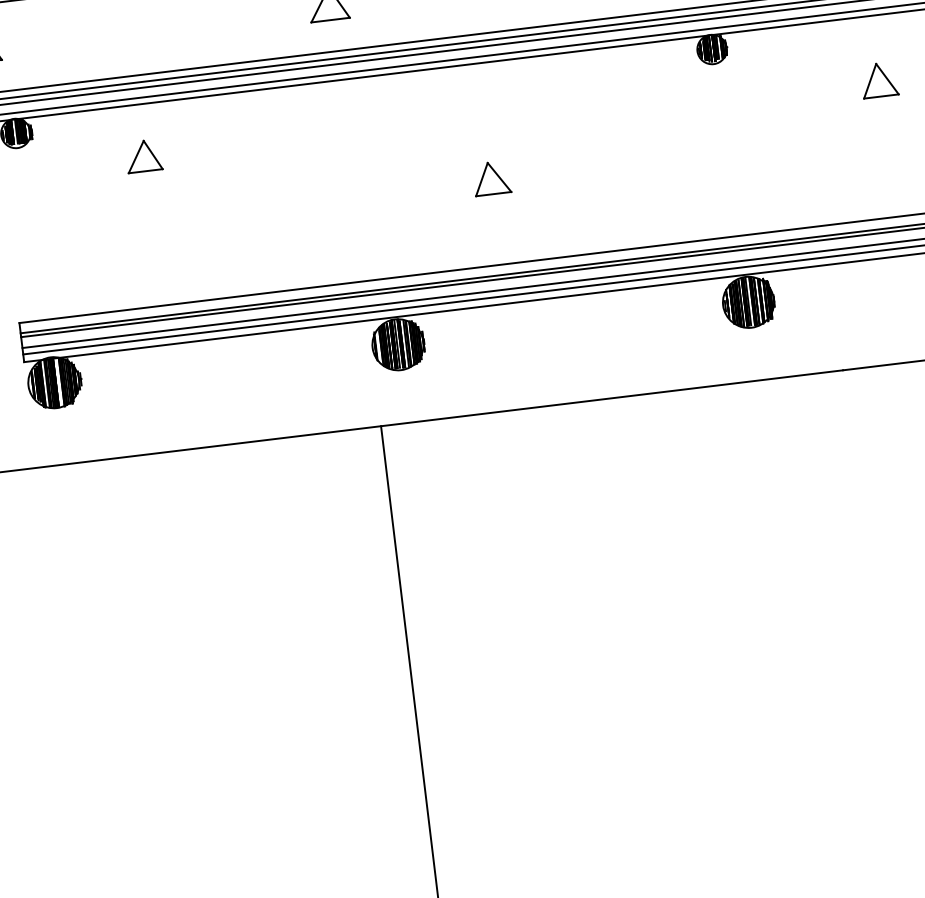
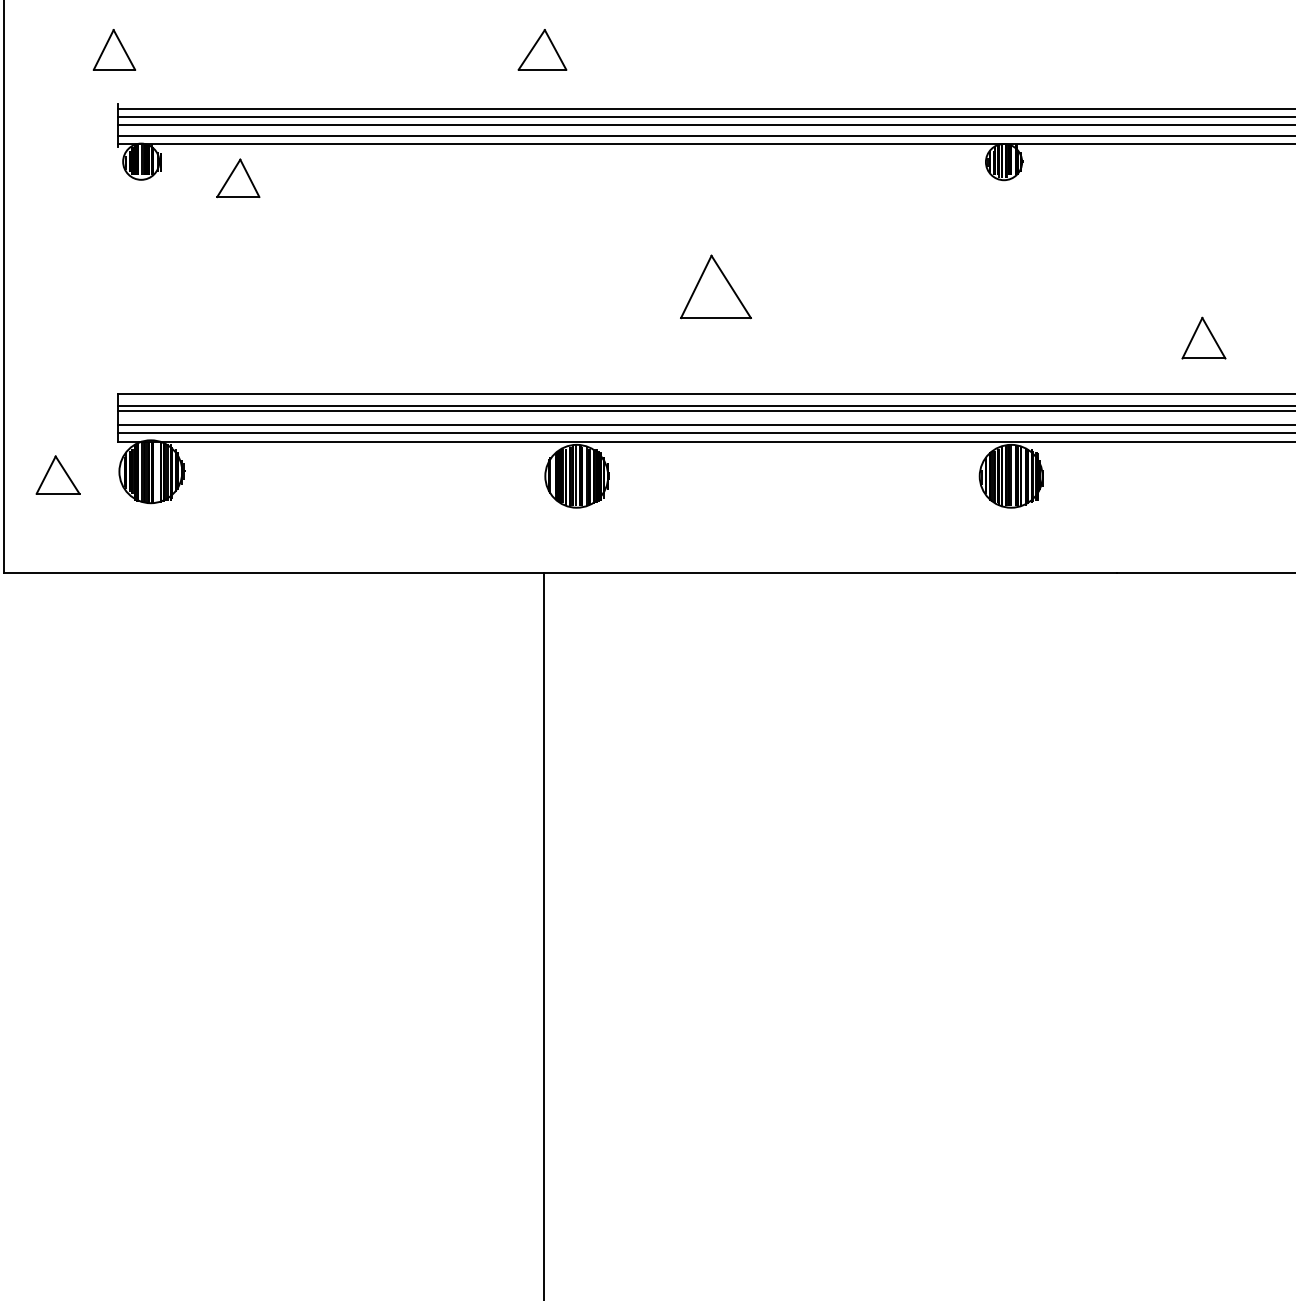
part: (879, 79) -> (1203, 337), moved
part: (144, 156) -> (238, 178), moved
part: (491, 178) -> (715, 286), size x1.6

